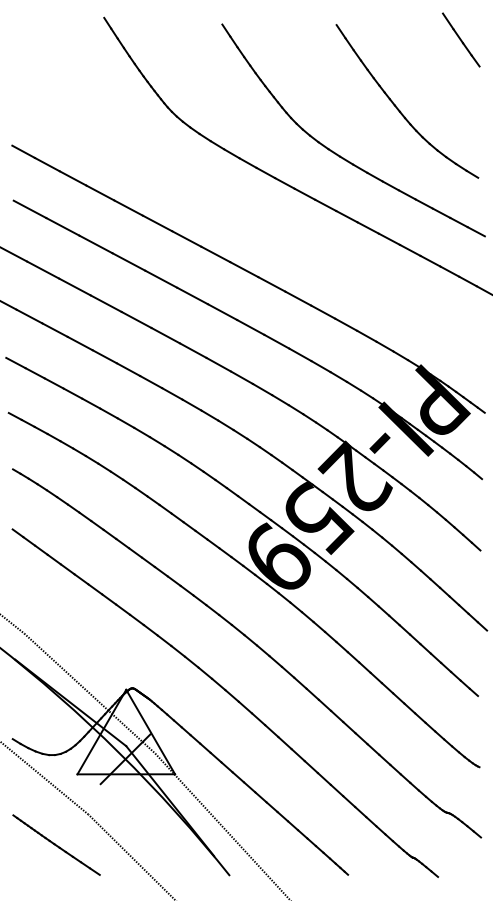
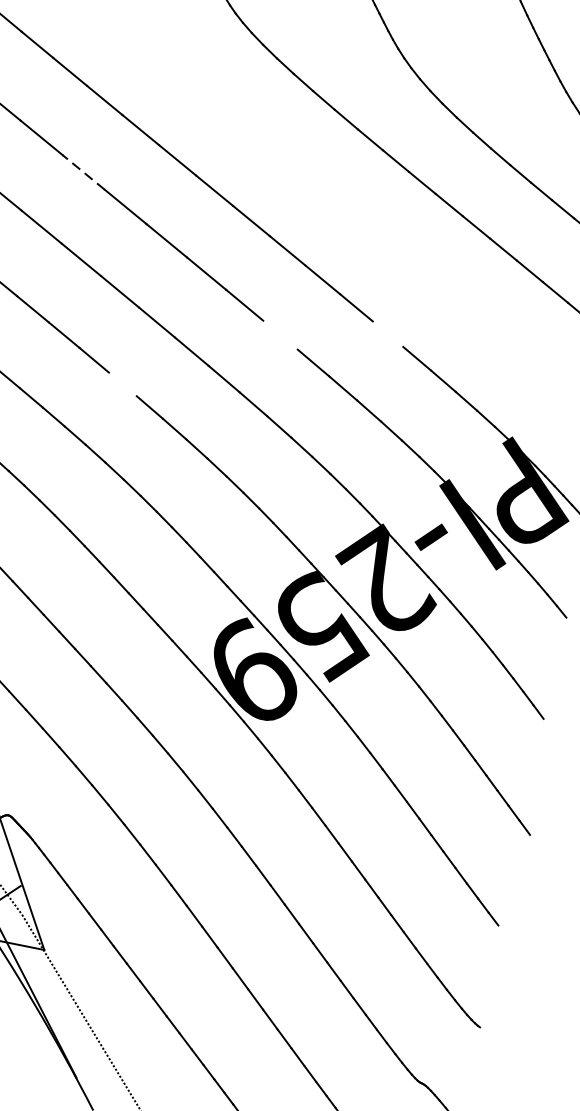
line: (95, 244) -> (83, 172), solid -> dashed
line: (323, 311) -> (388, 333), removed
line: (250, 327) -> (280, 335), removed
line: (151, 381) -> (123, 383), removed

